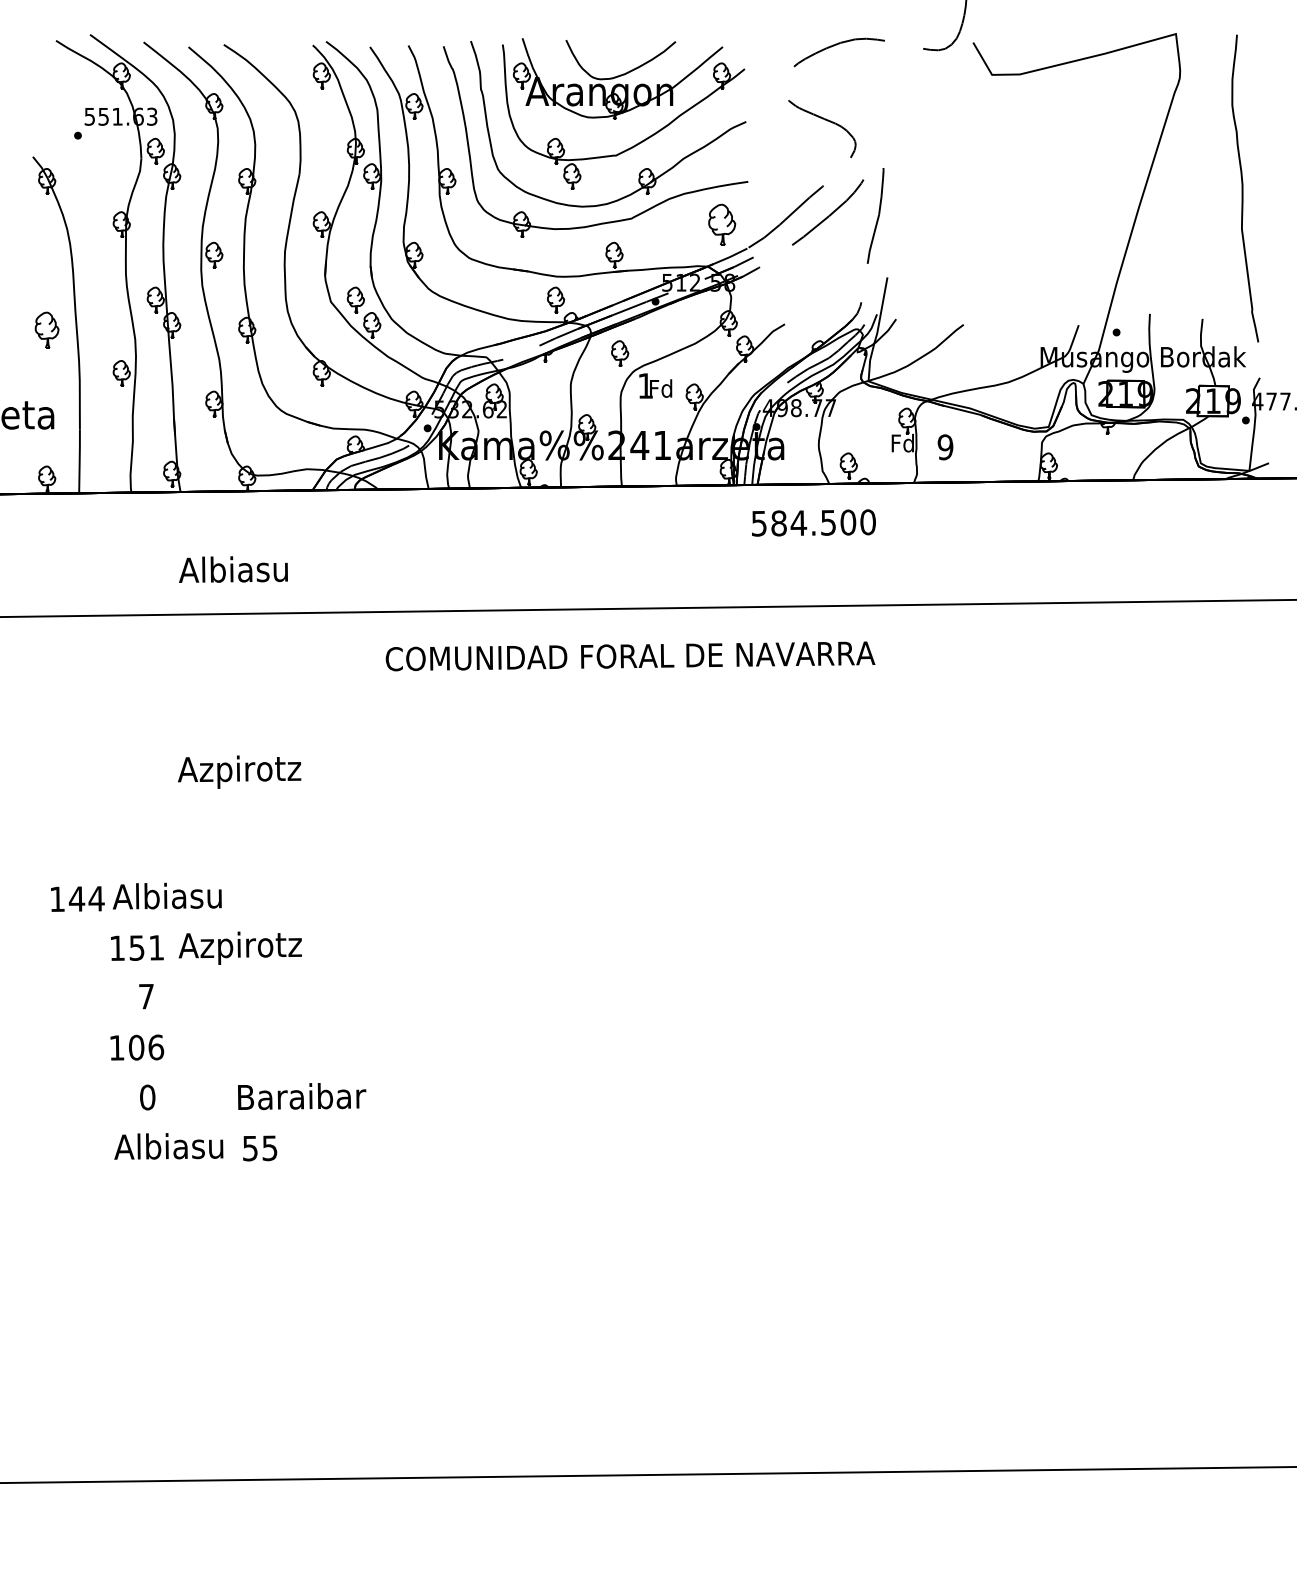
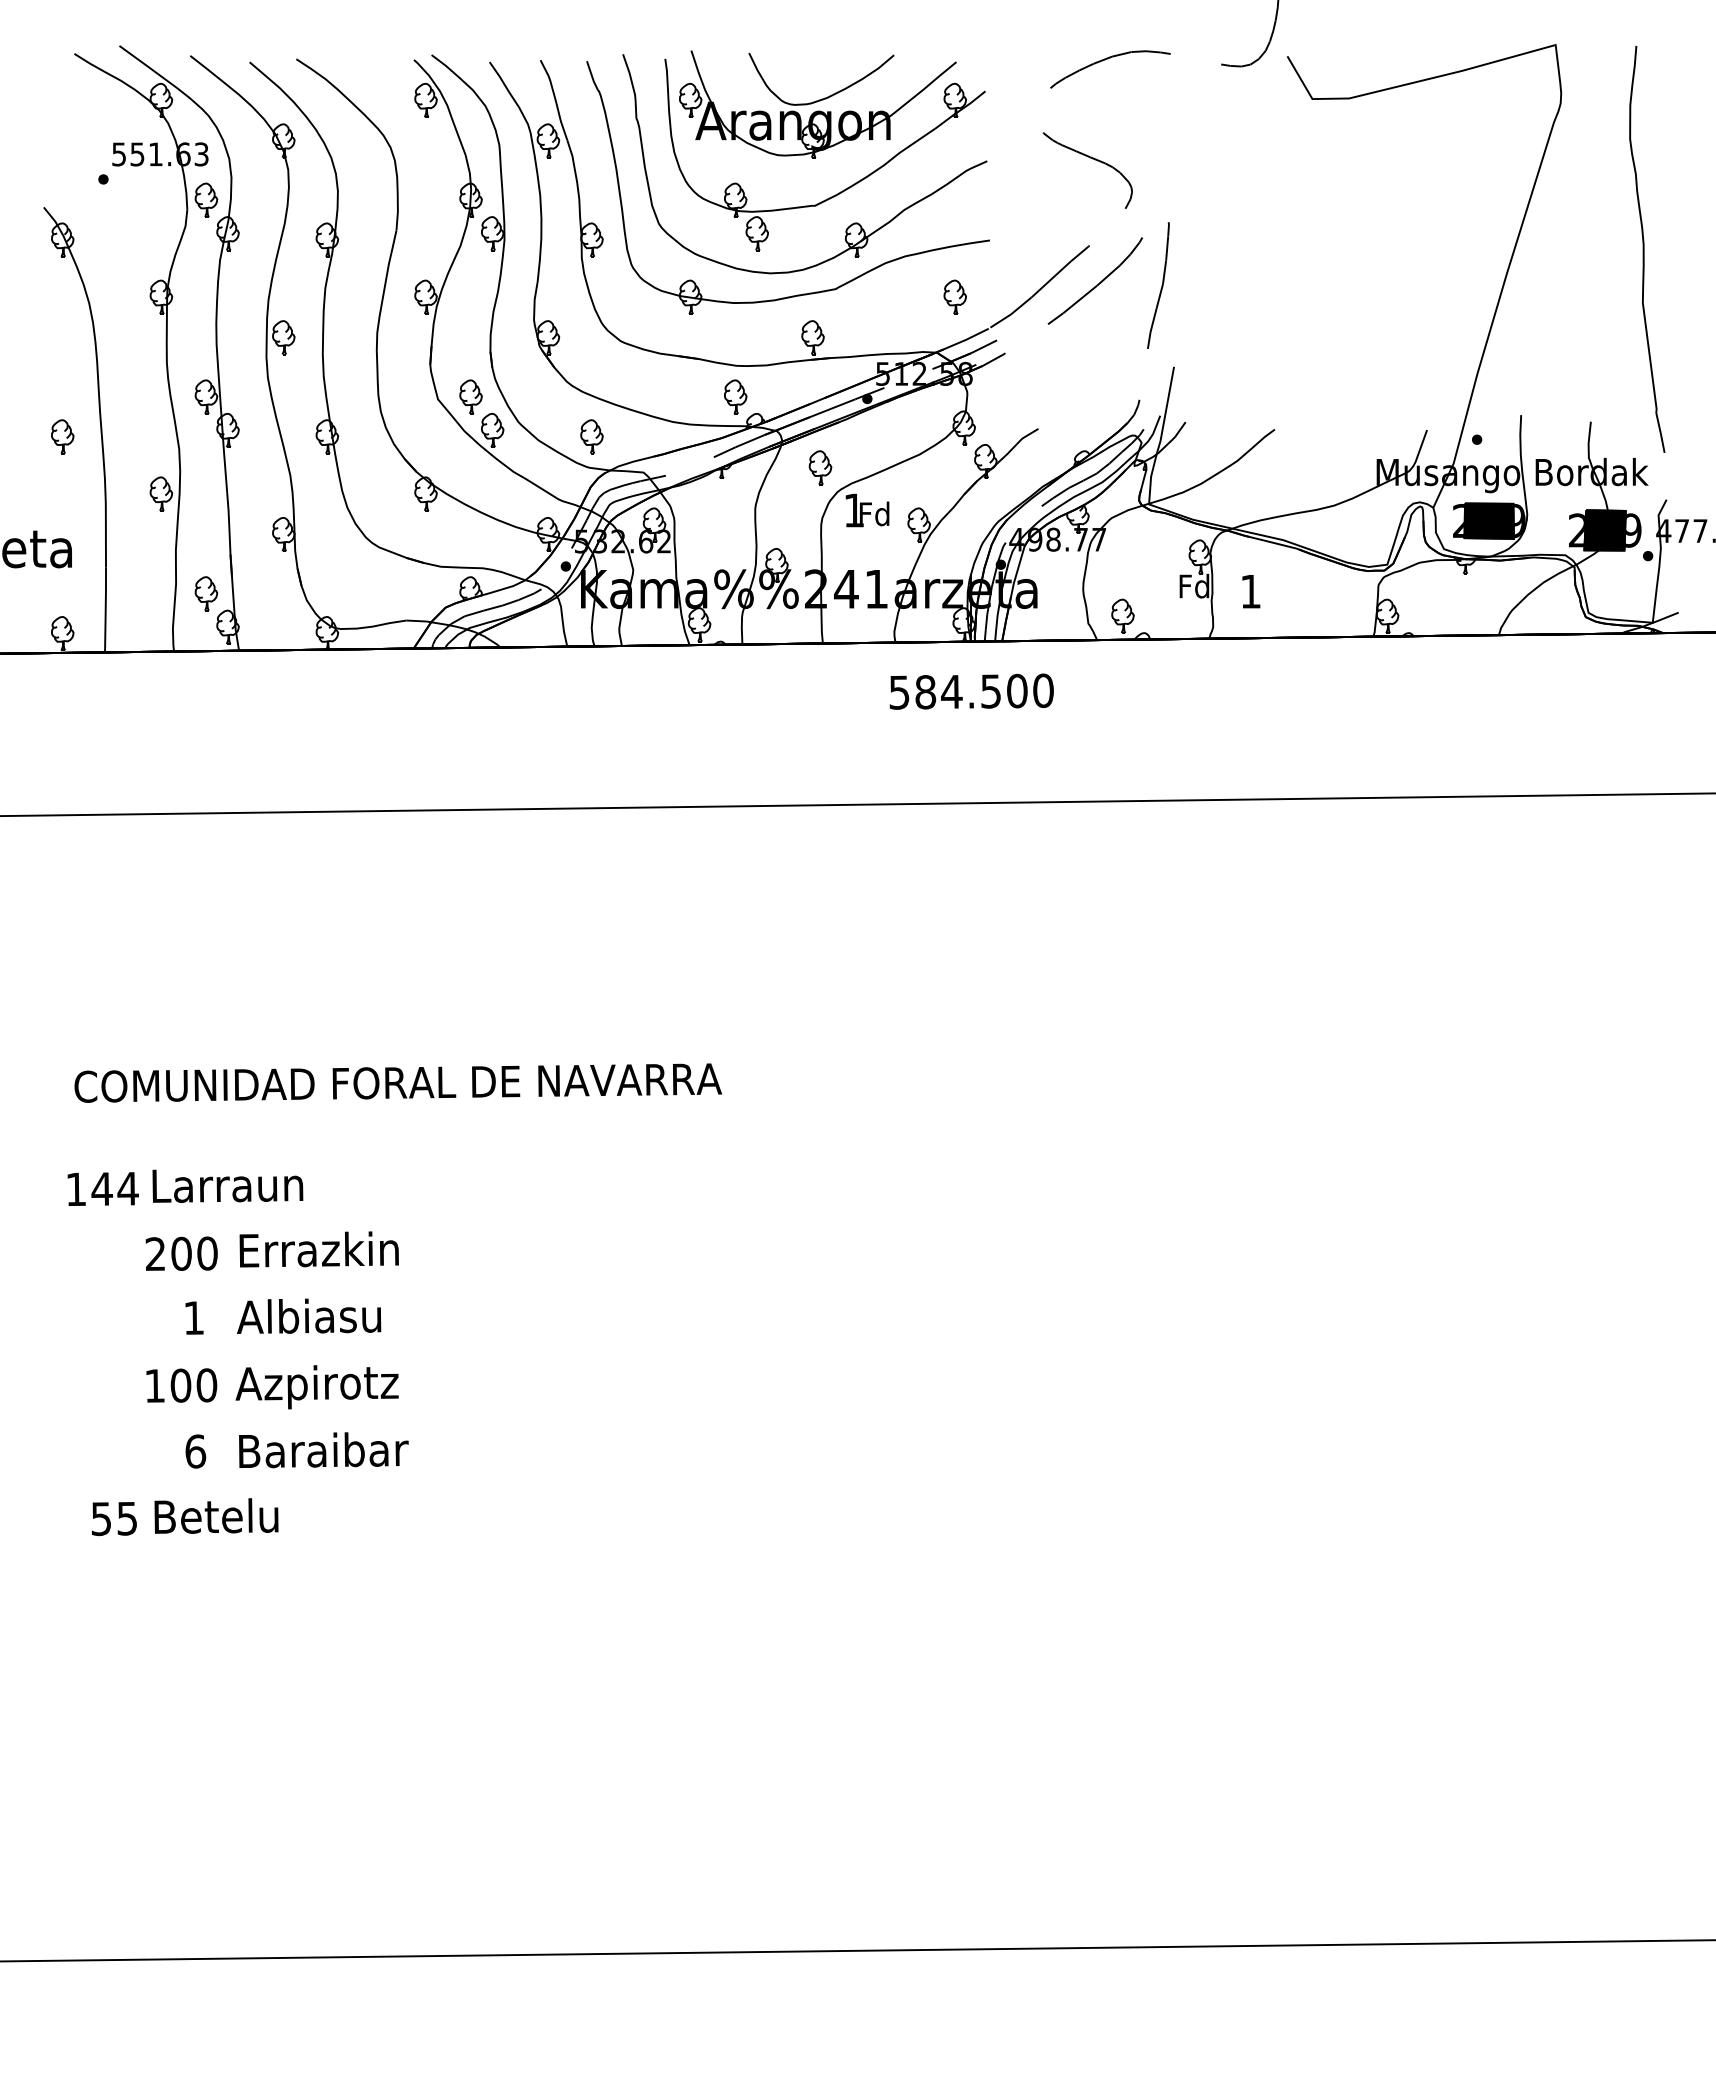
part: (721, 224) -> (954, 296), size x0.62
part: (47, 330) -> (62, 436), size x0.71
part: (446, 330) -> (591, 436), added
fill: (1125, 393) -> (1488, 520), added
fill: (1212, 401) -> (1604, 530), added
text: (945, 447) -> (1250, 591), 9 -> 1
part: (155, 448) -> (206, 593), added
text: (813, 522) -> (971, 691), moved
text: (233, 568) -> (309, 1315), moved
text: (630, 655) -> (398, 1082), moved
text: (239, 772) -> (316, 1387), moved
text: (171, 896) -> (226, 1185), Albiasu -> Larraun
text: (136, 947) -> (181, 1253), 151 -> 200
text: (239, 947) -> (317, 1253), Azpirotz -> Errazkin
text: (146, 996) -> (193, 1317), 7 -> 1
text: (155, 1047) -> (206, 1385), 106 -> 100
text: (301, 1096) -> (323, 1450), moved
text: (147, 1097) -> (195, 1451), 0 -> 6
text: (168, 1145) -> (223, 1515), Albiasu -> Betelu
text: (259, 1148) -> (113, 1519), moved

